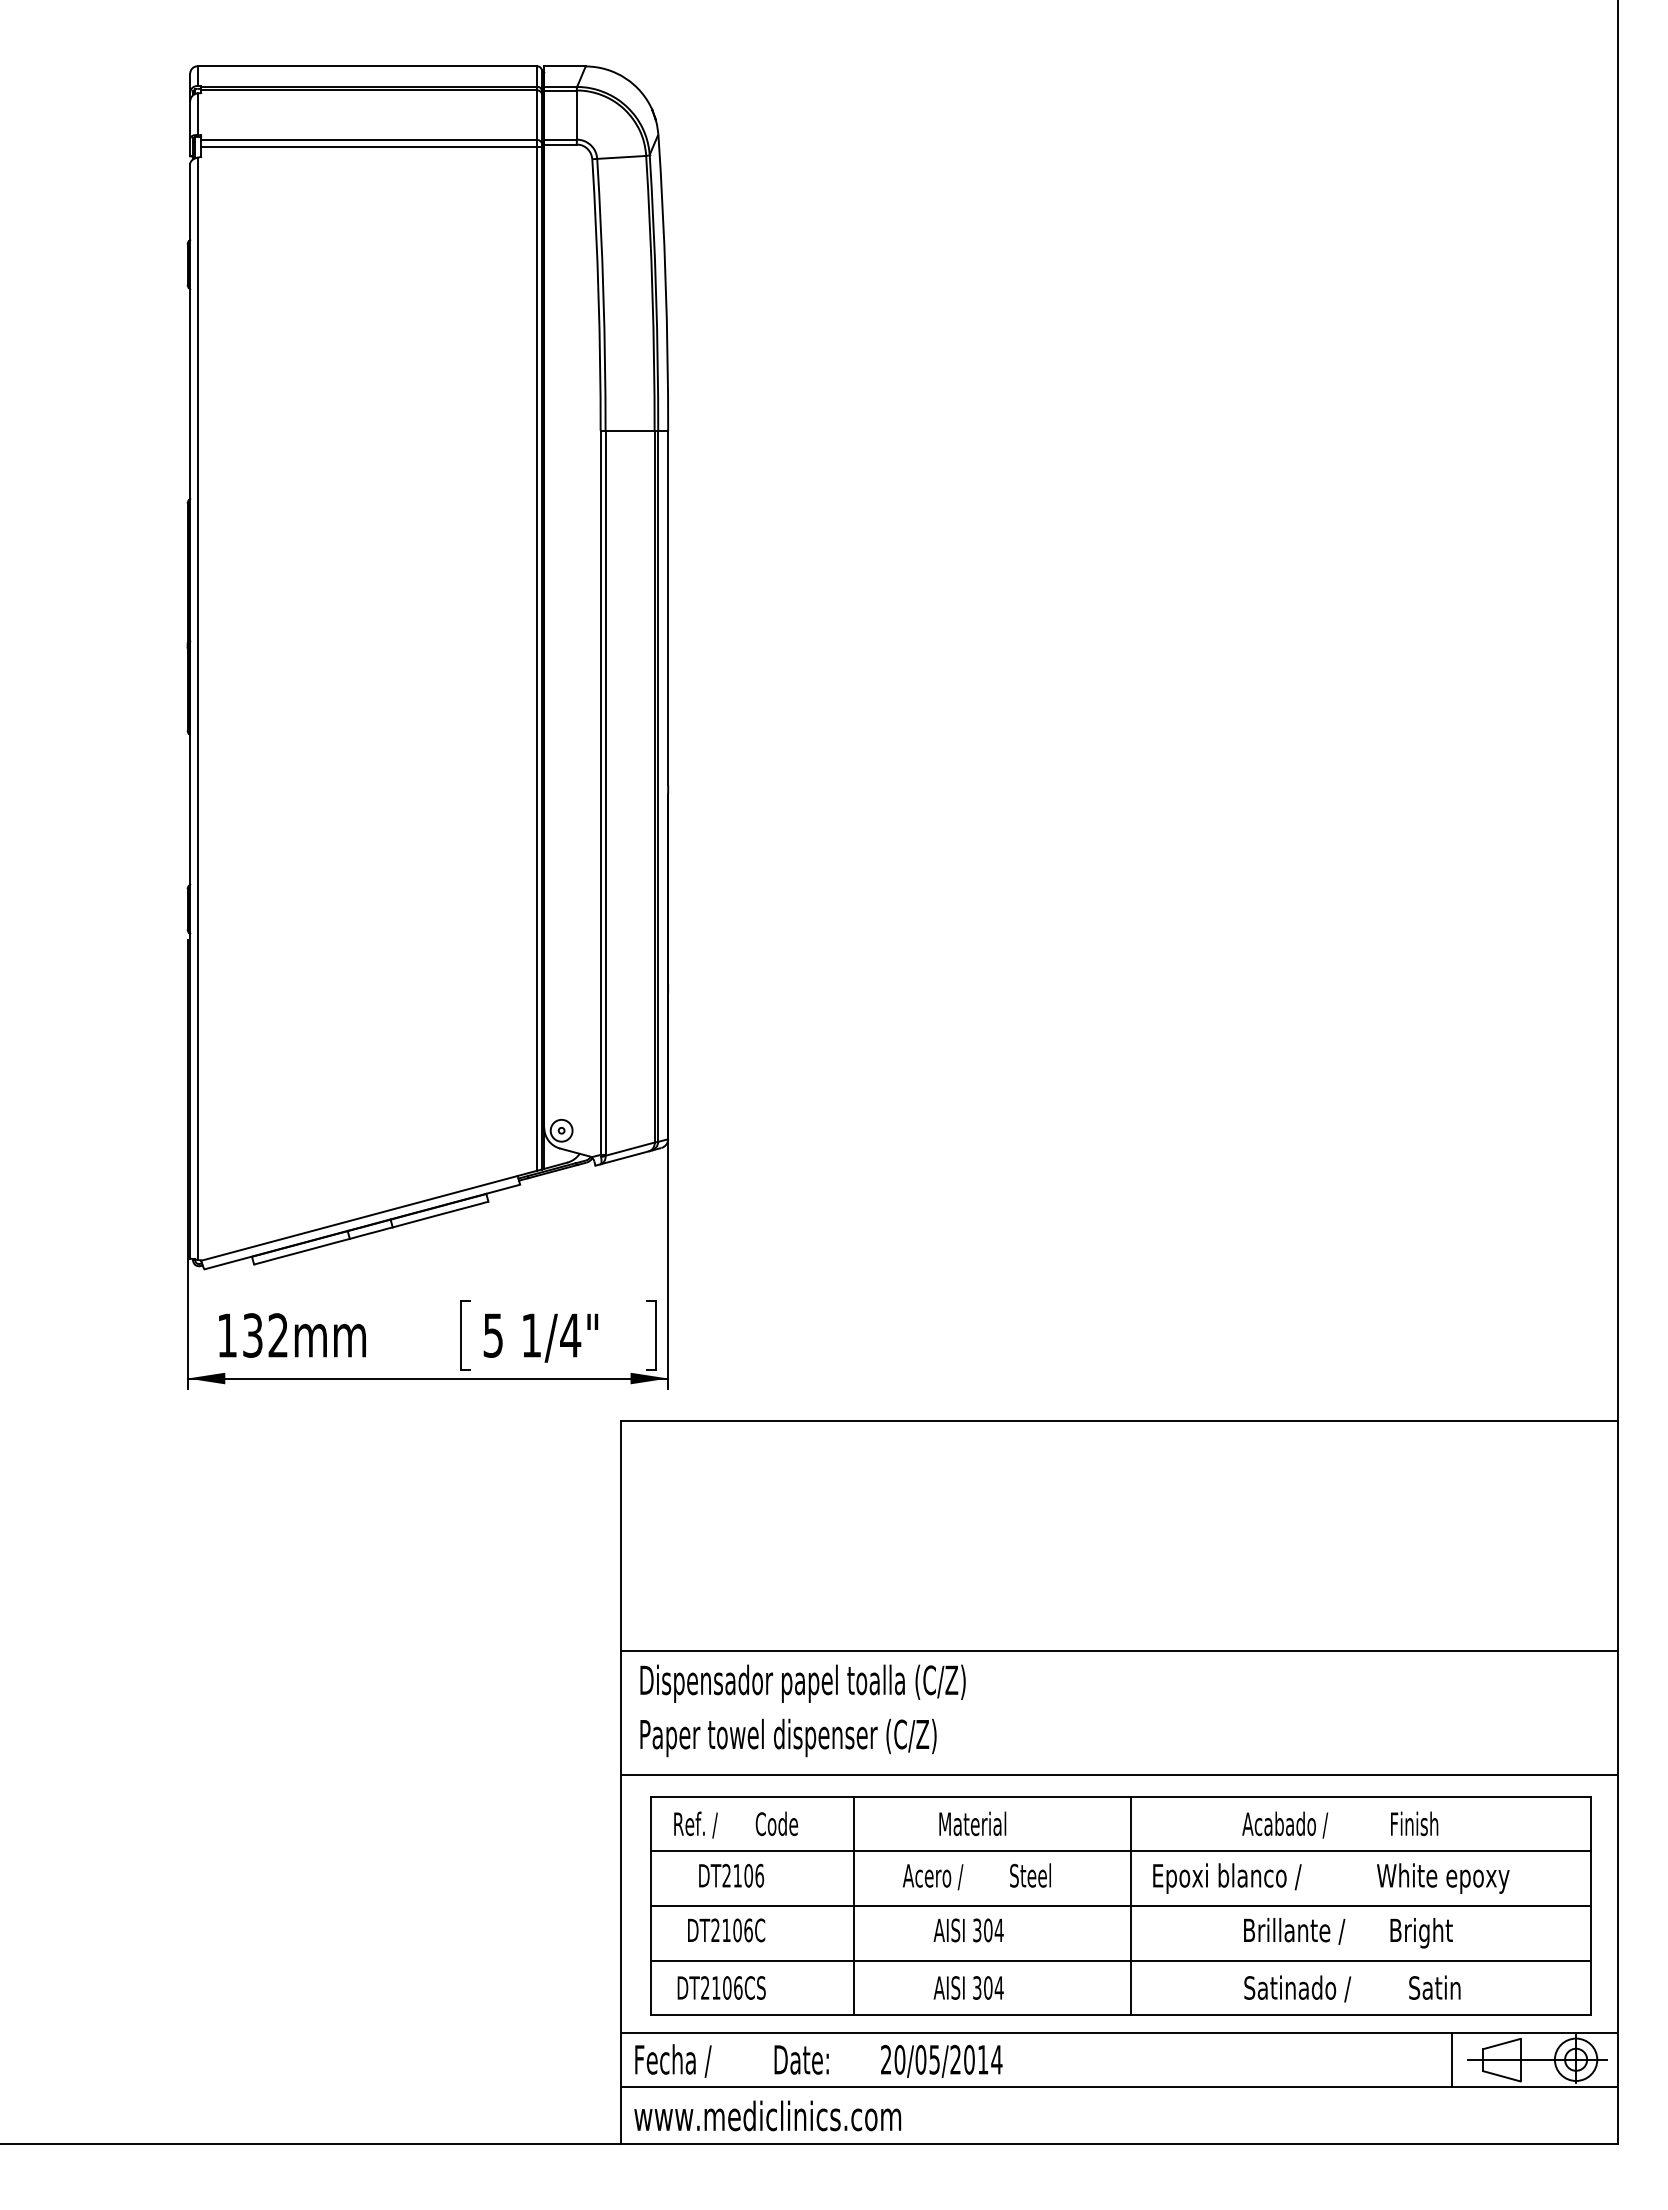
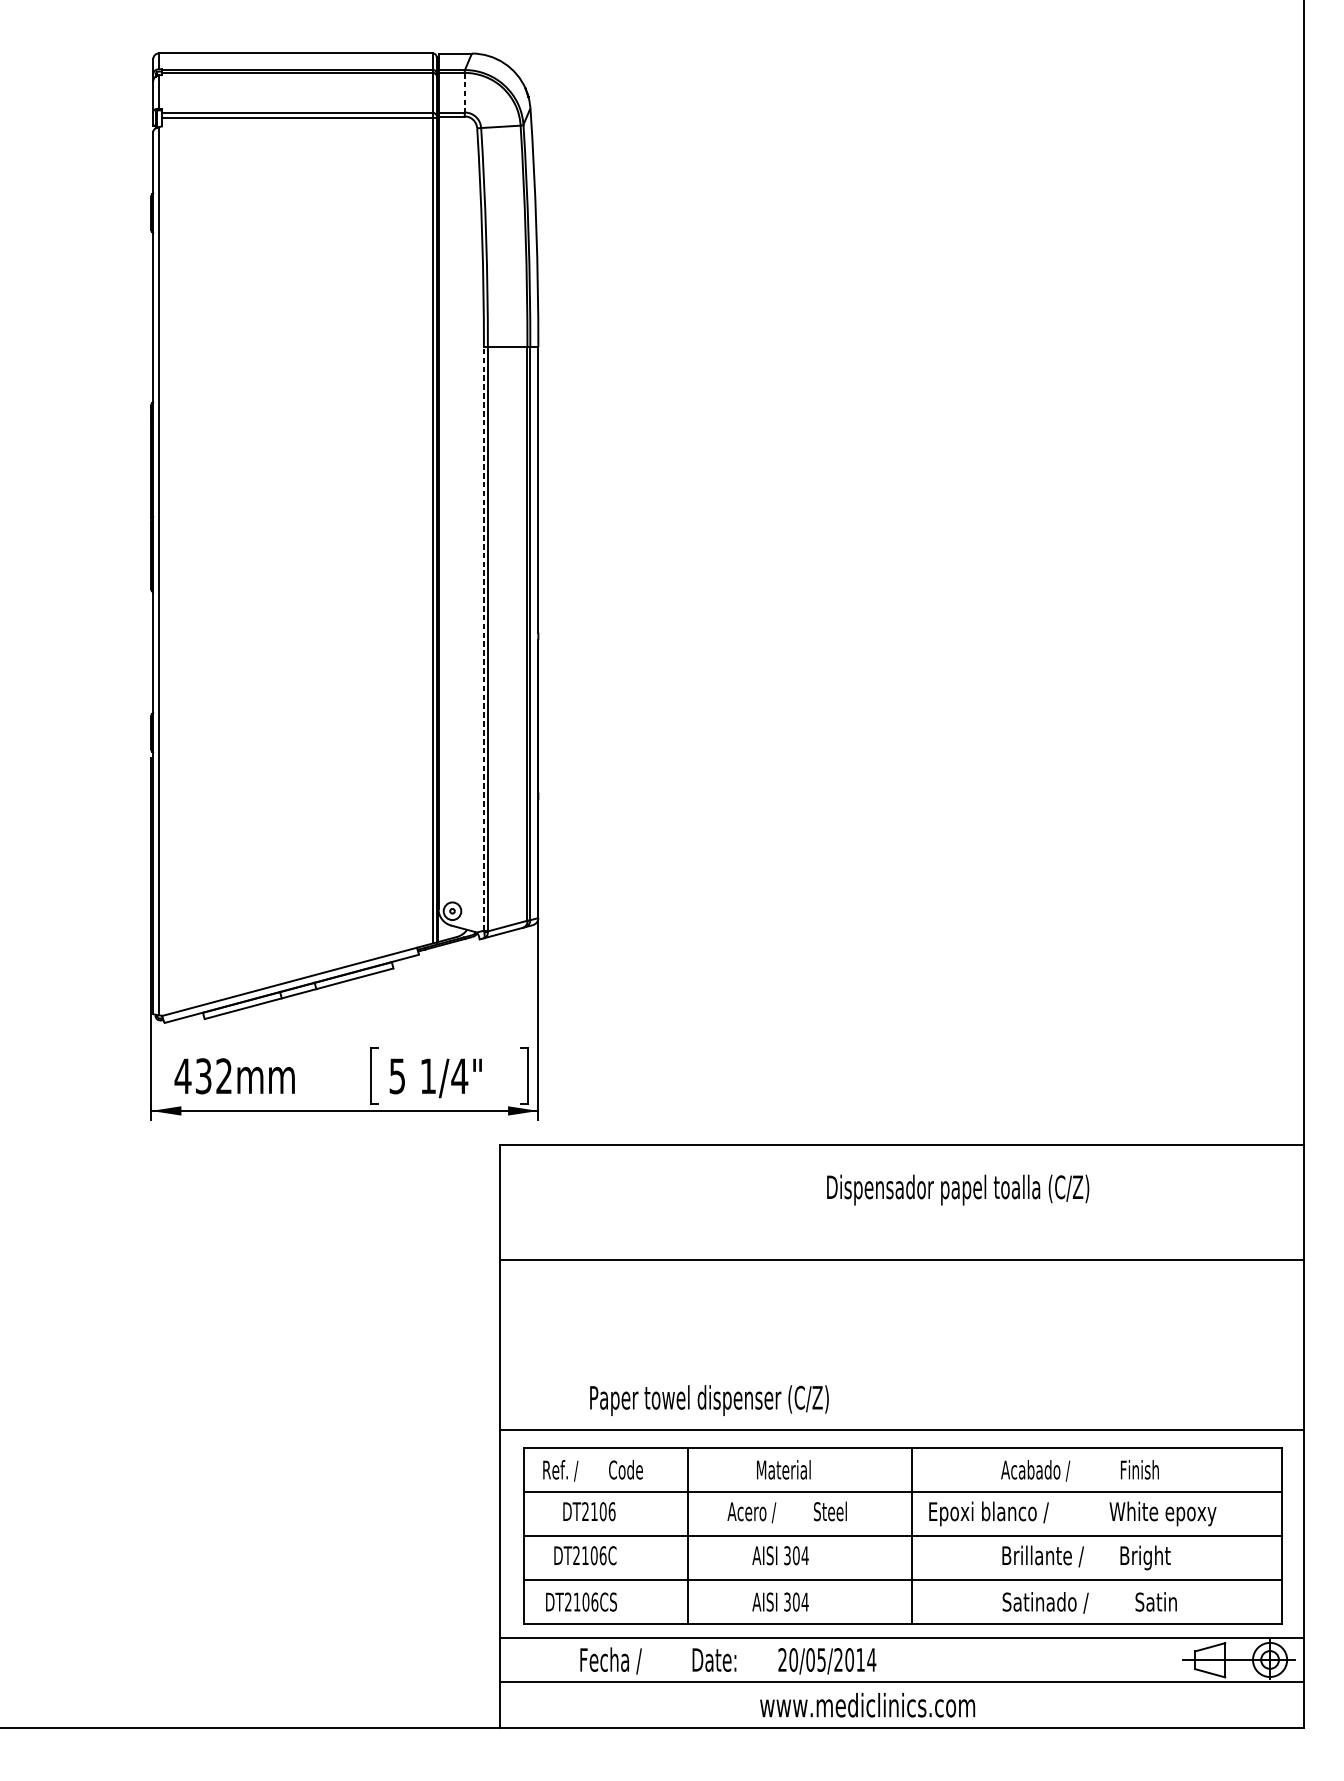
line: (576, 115) -> (464, 93), solid -> dashed
line: (600, 792) -> (483, 638), solid -> dashed
text: (226, 1335) -> (182, 1076), 132mm -> 432mm
line: (1118, 1650) -> (901, 1260), moved
text: (802, 1683) -> (957, 1189), moved
text: (788, 1737) -> (709, 1400), moved
line: (1451, 2059) -> (1169, 1659), removed
text: (818, 2060) -> (728, 1660), moved
text: (767, 2115) -> (867, 1704), moved

